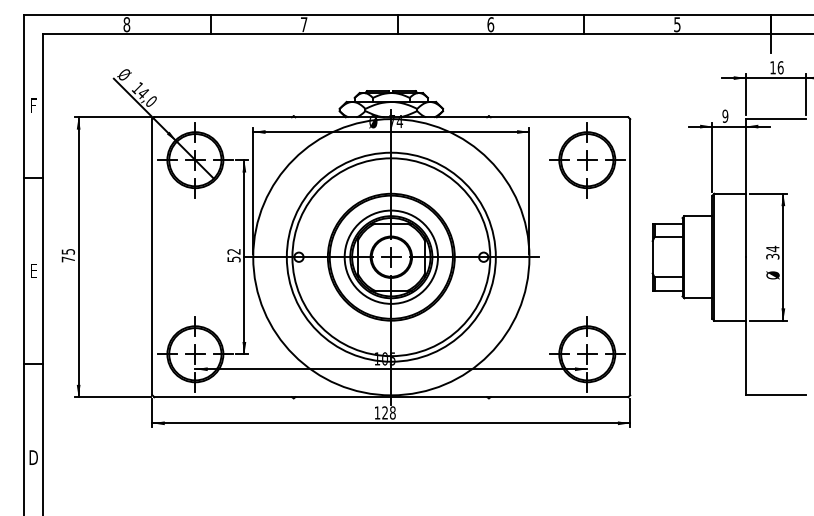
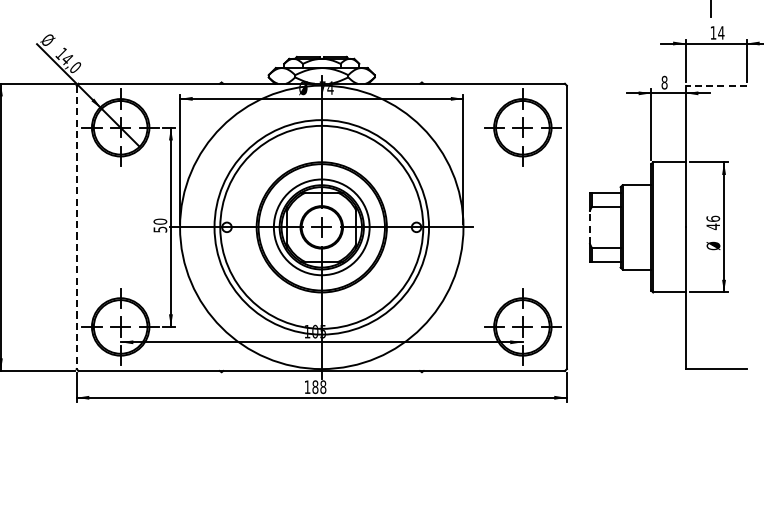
text: (780, 67) -> (721, 32), 16 -> 14
text: (725, 115) -> (664, 81), 9 -> 8
line: (775, 119) -> (715, 86), solid -> dashed
text: (233, 251) -> (159, 221), 52 -> 50
text: (772, 252) -> (712, 222), 34 -> 46
line: (652, 256) -> (589, 226), solid -> dashed
line: (152, 257) -> (76, 227), solid -> dashed
text: (385, 412) -> (315, 386), 128 -> 188

